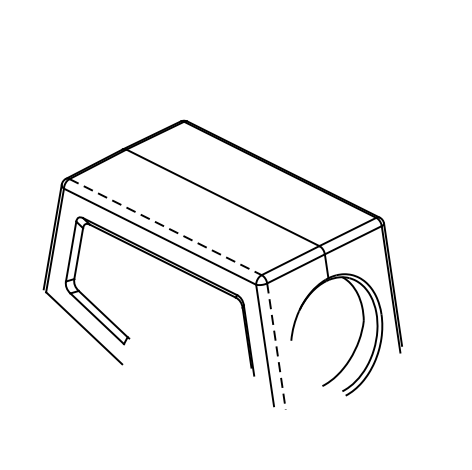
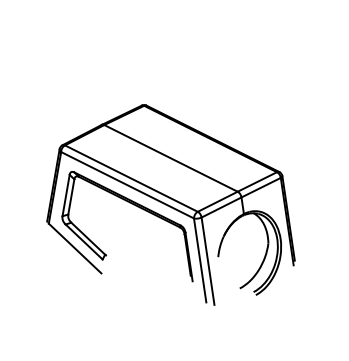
line: (165, 226) -> (131, 178), dashed -> solid
line: (277, 347) -> (208, 261), dashed -> solid

